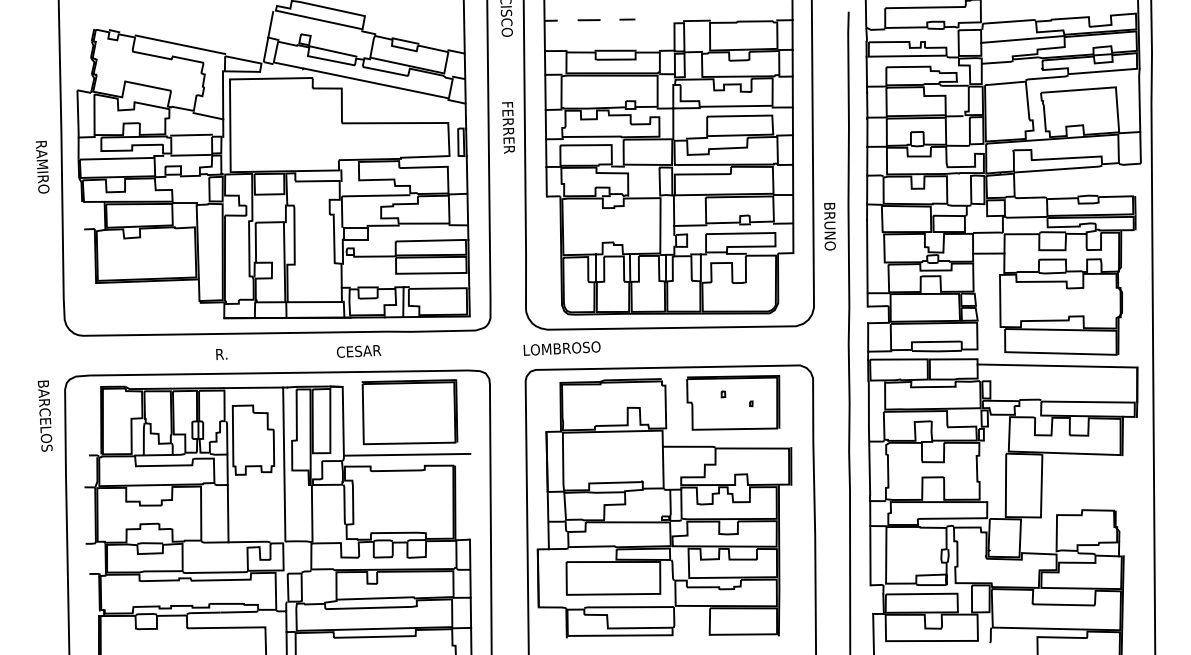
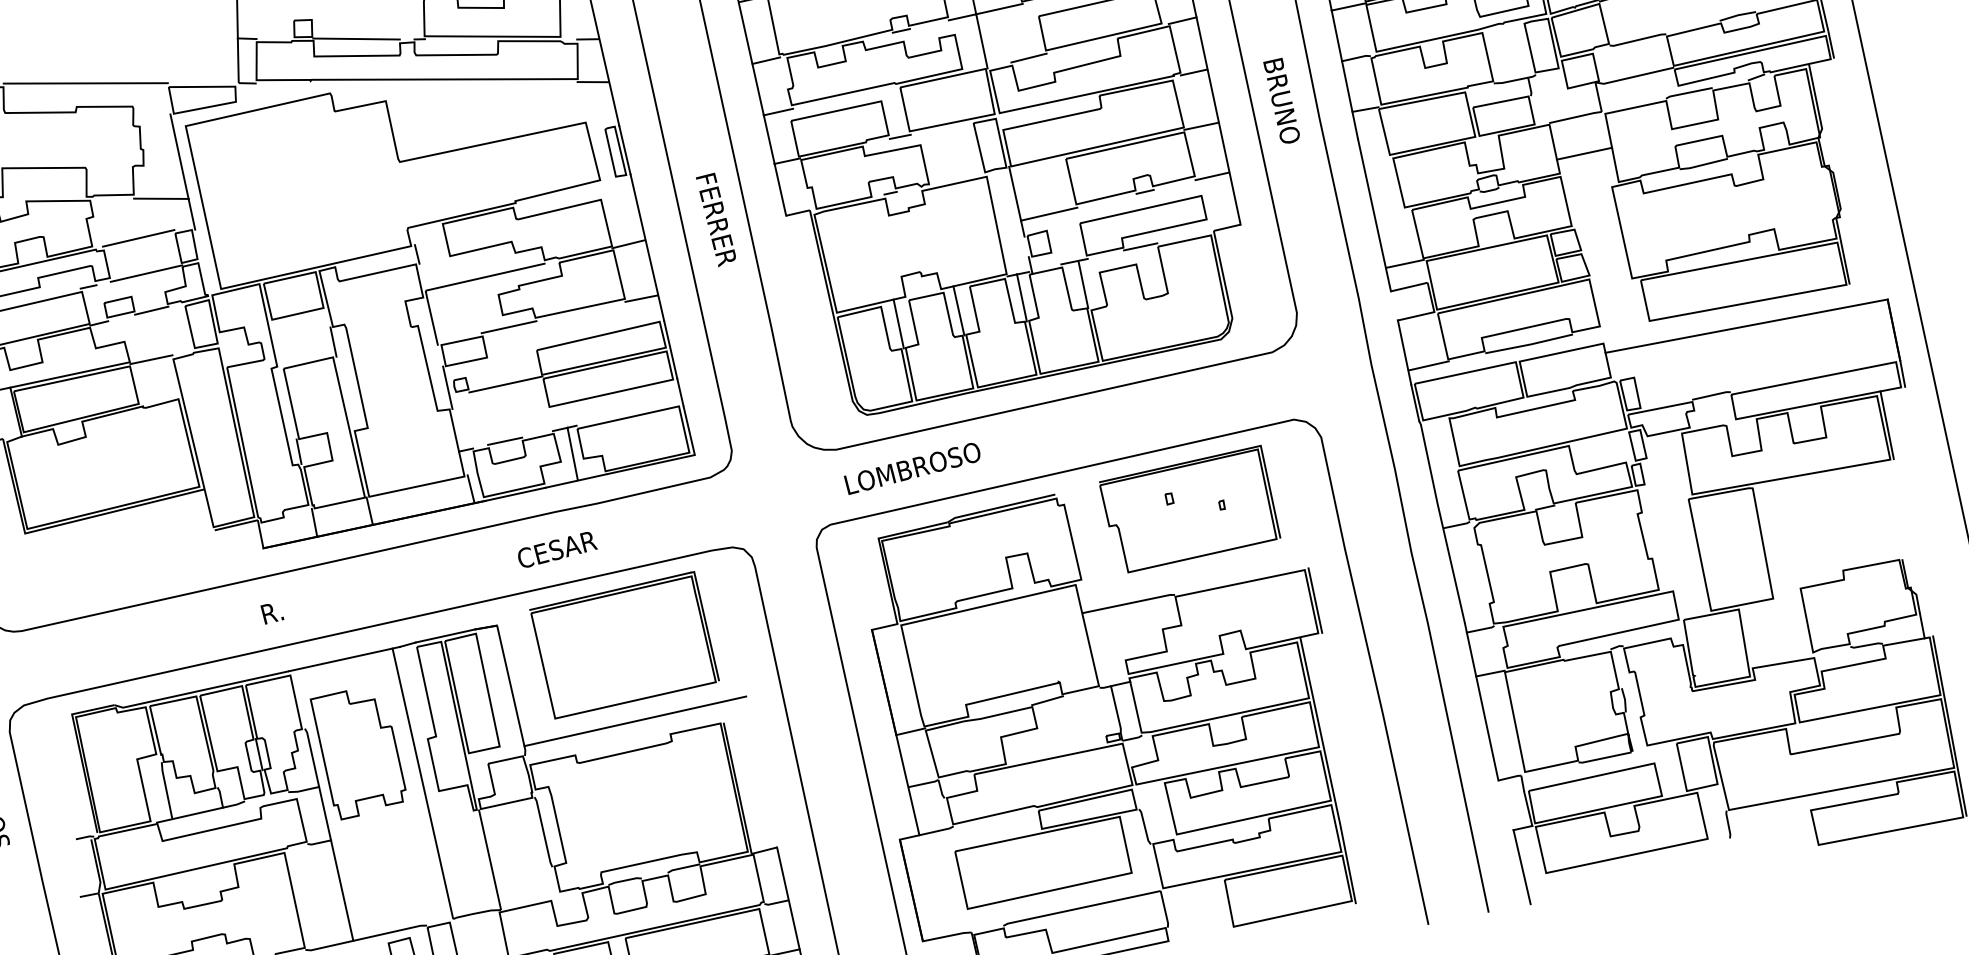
text: (508, 127) -> (716, 219), moved
text: (829, 226) -> (1281, 101), moved
text: (561, 348) -> (911, 468), moved
text: (359, 351) -> (557, 549), moved

